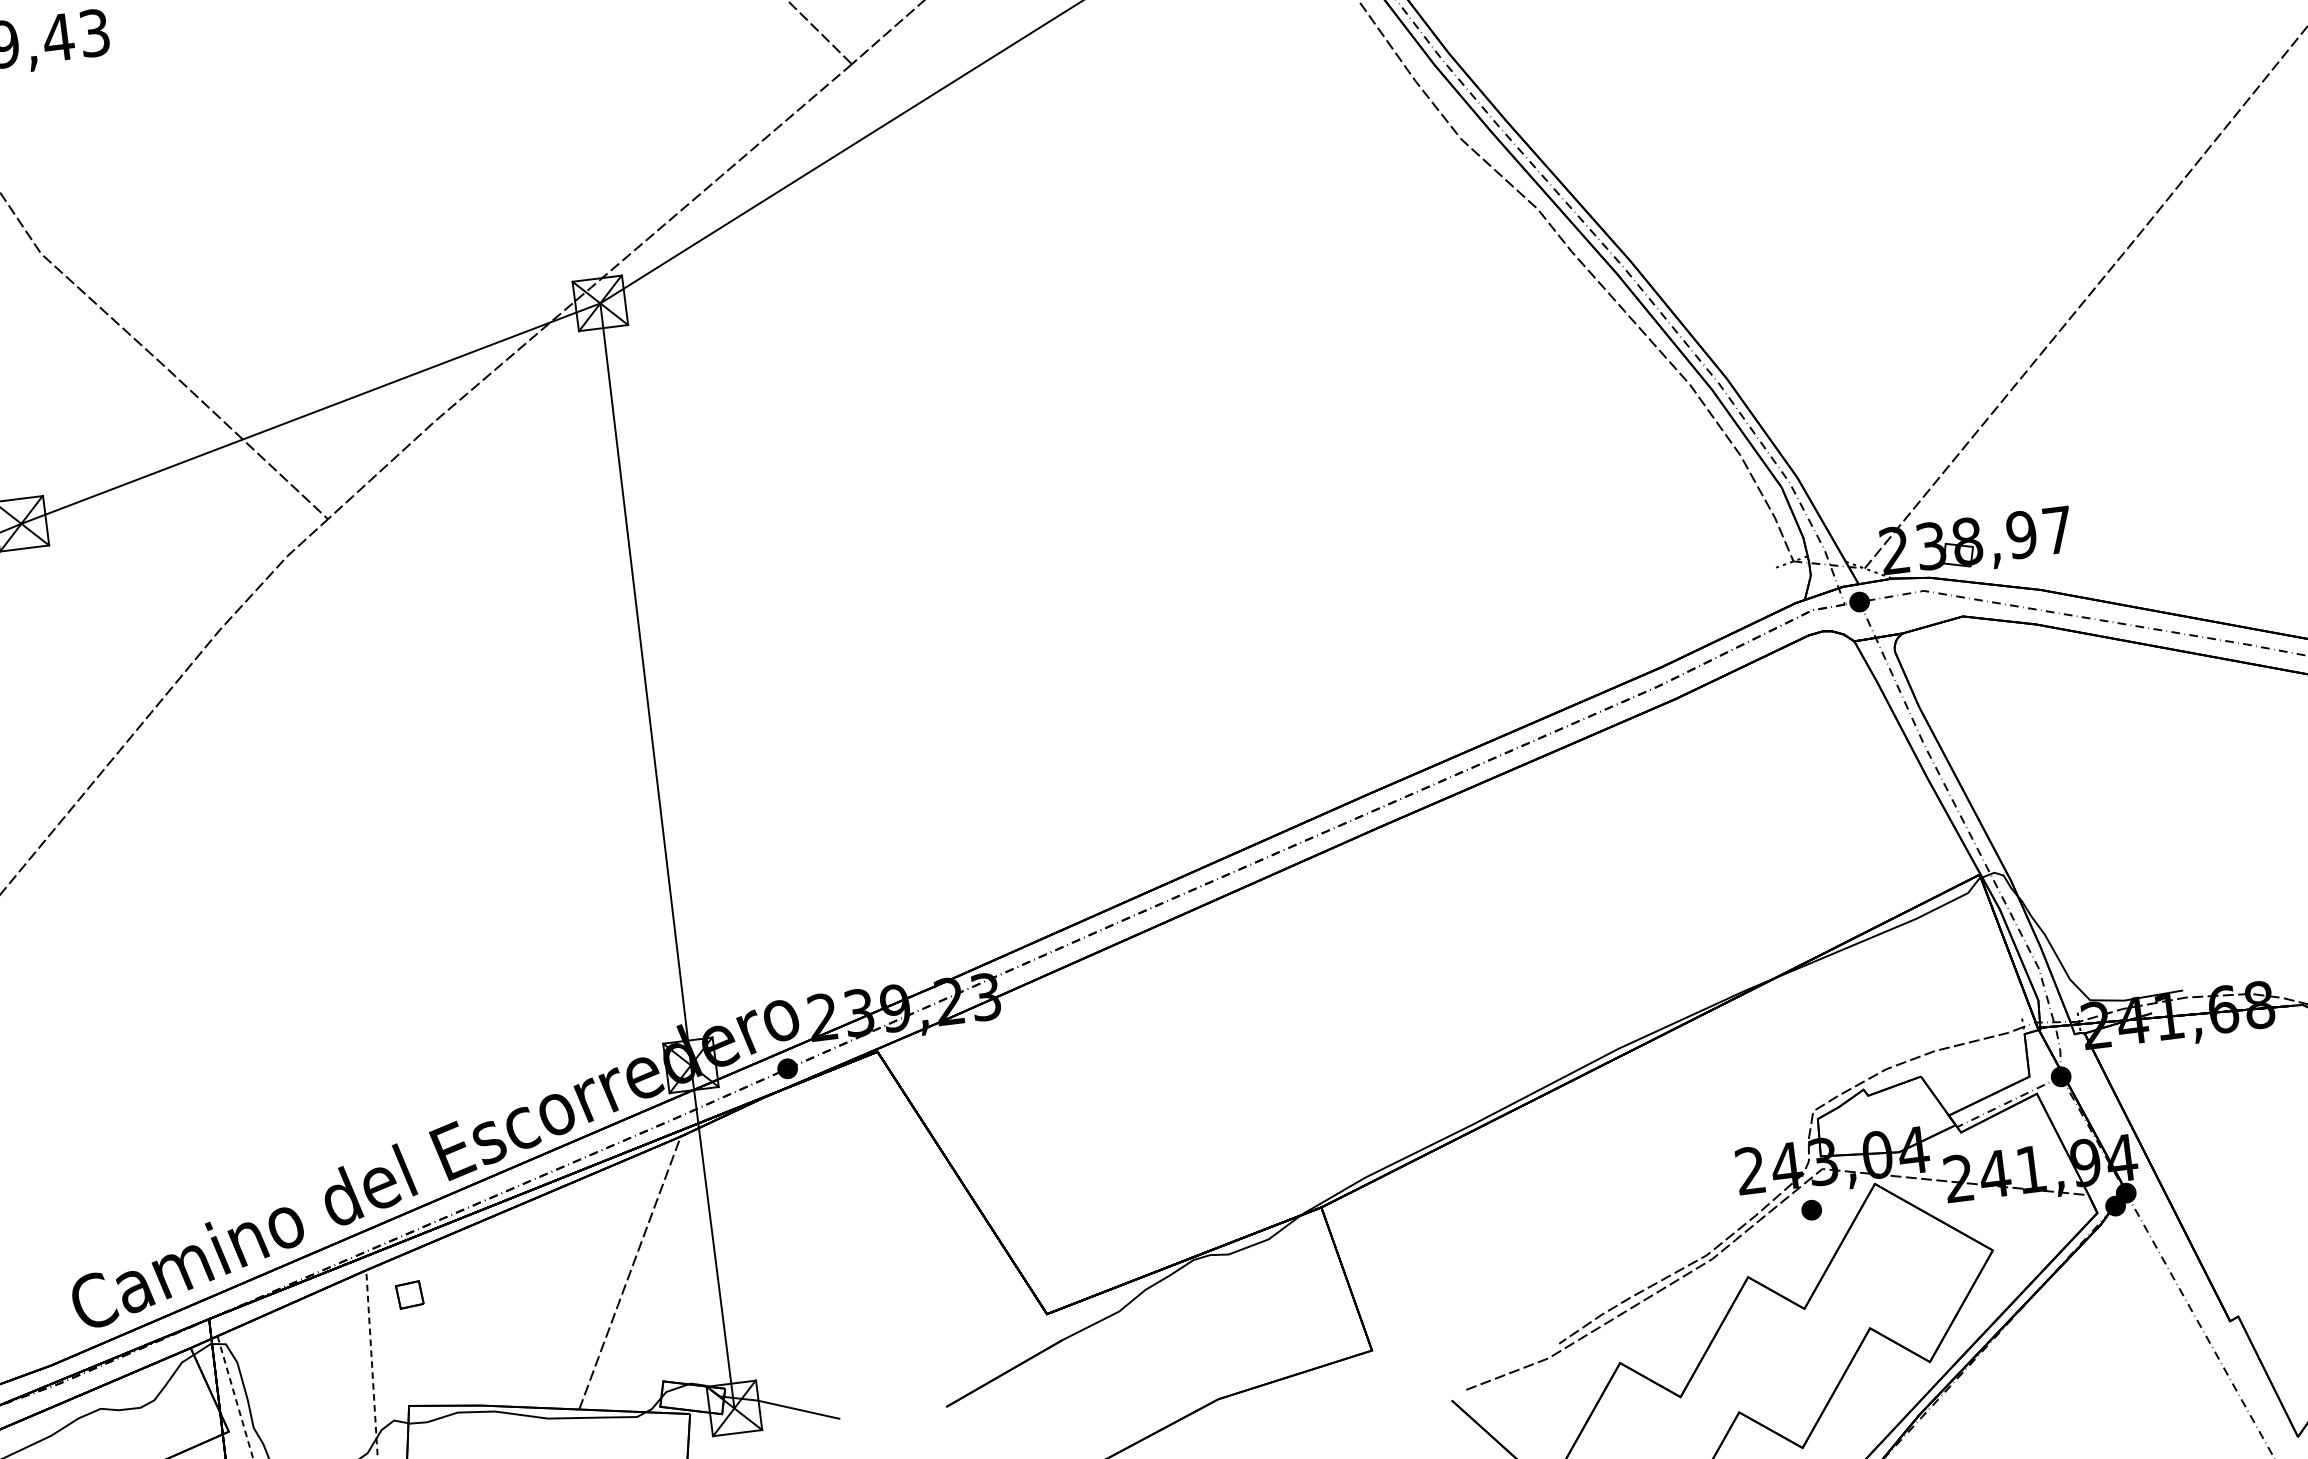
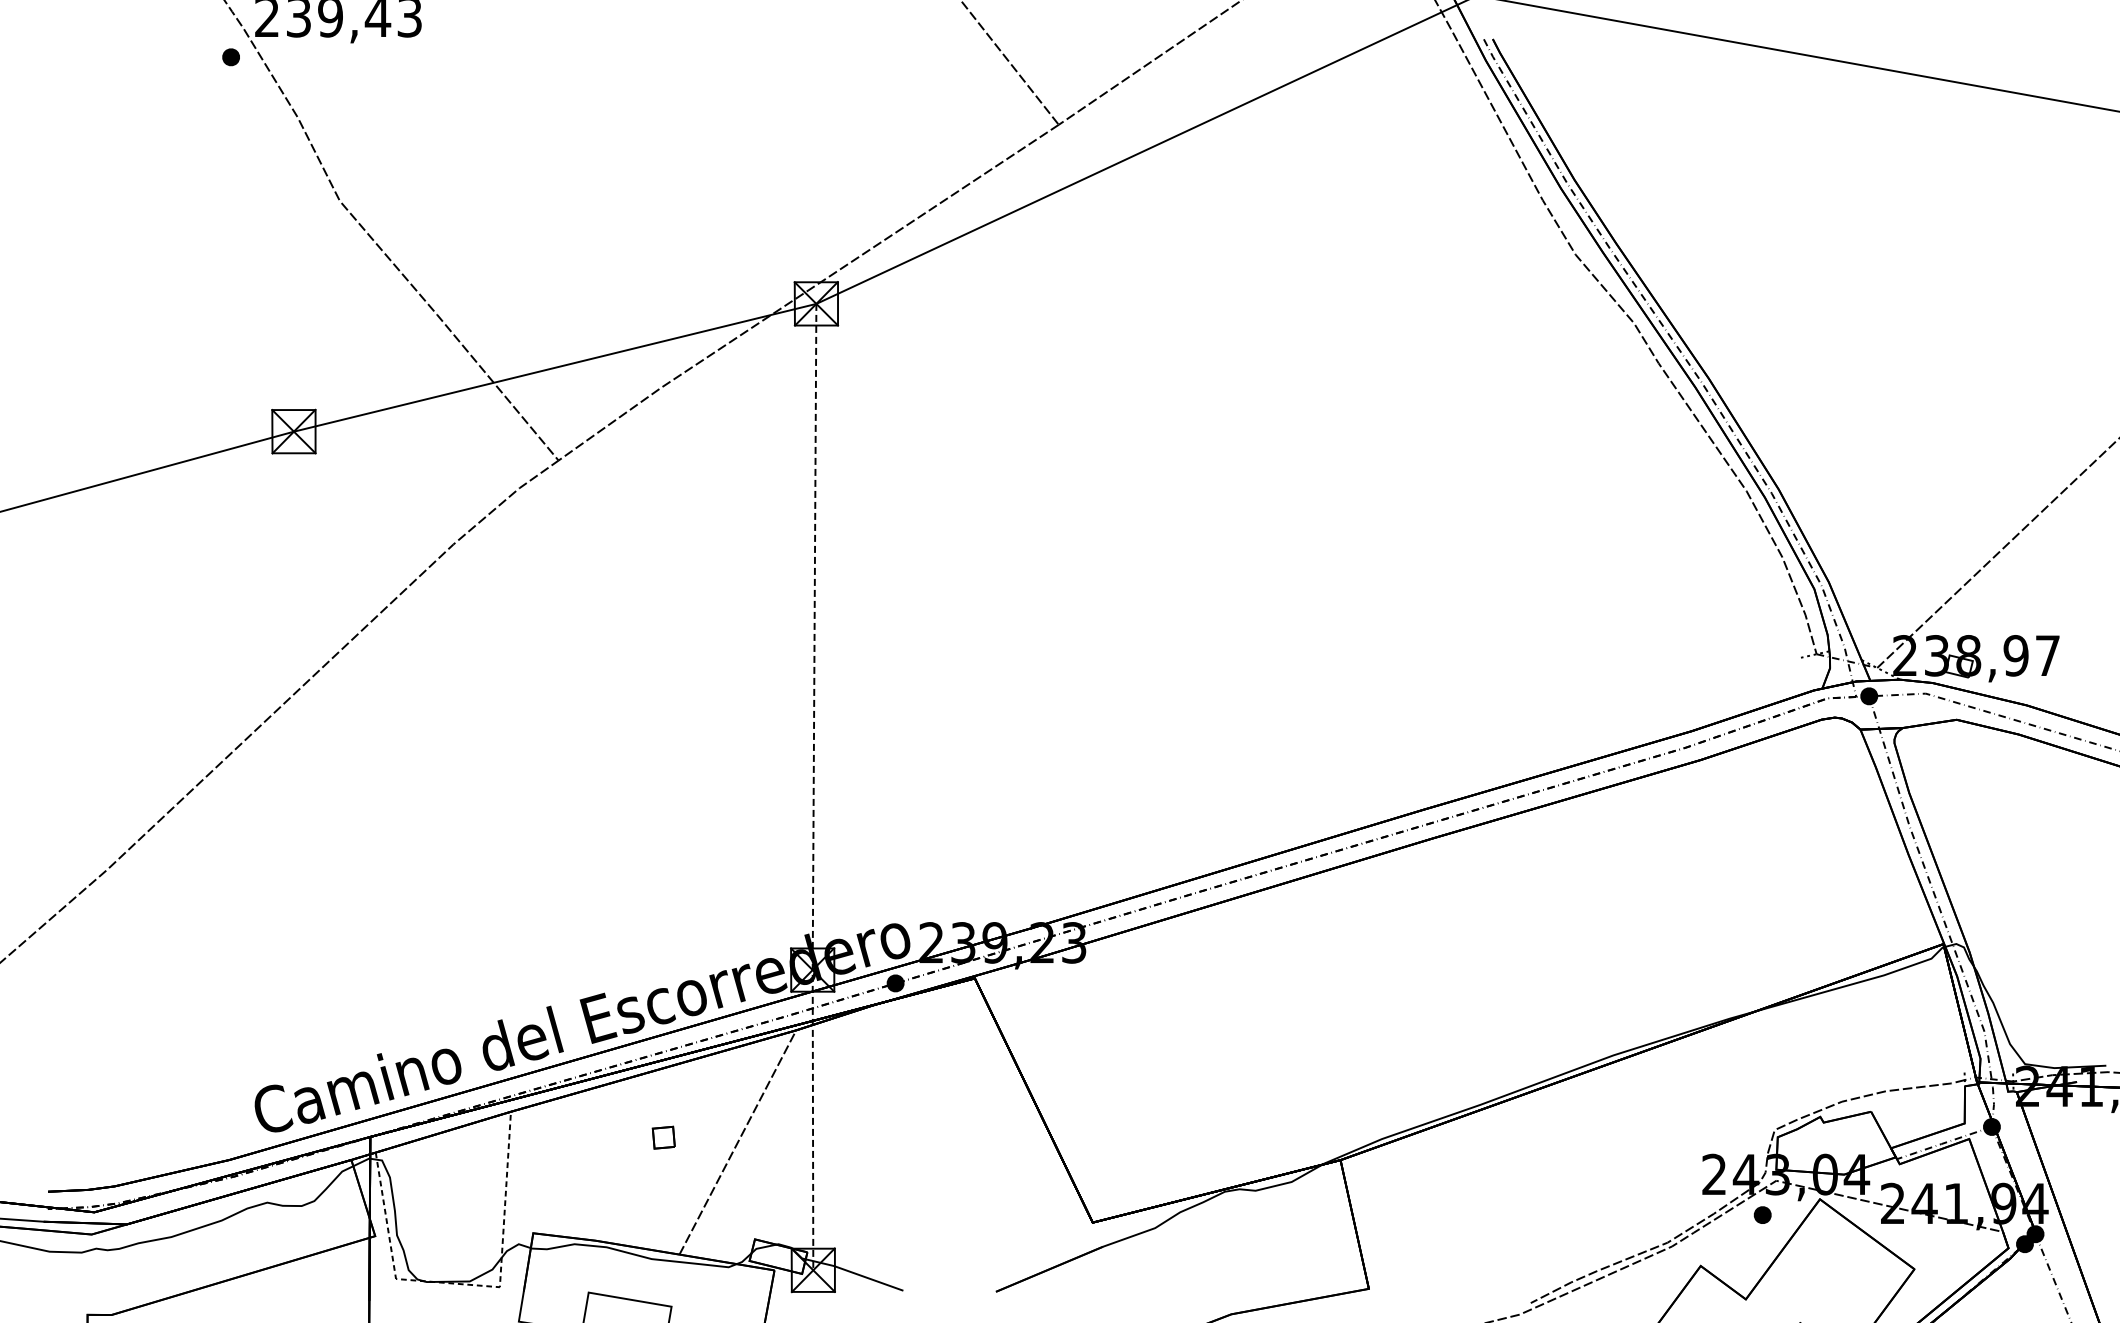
line: (666, 857) -> (813, 788), solid -> dashed
part: (409, 1294) -> (663, 1137), moved

